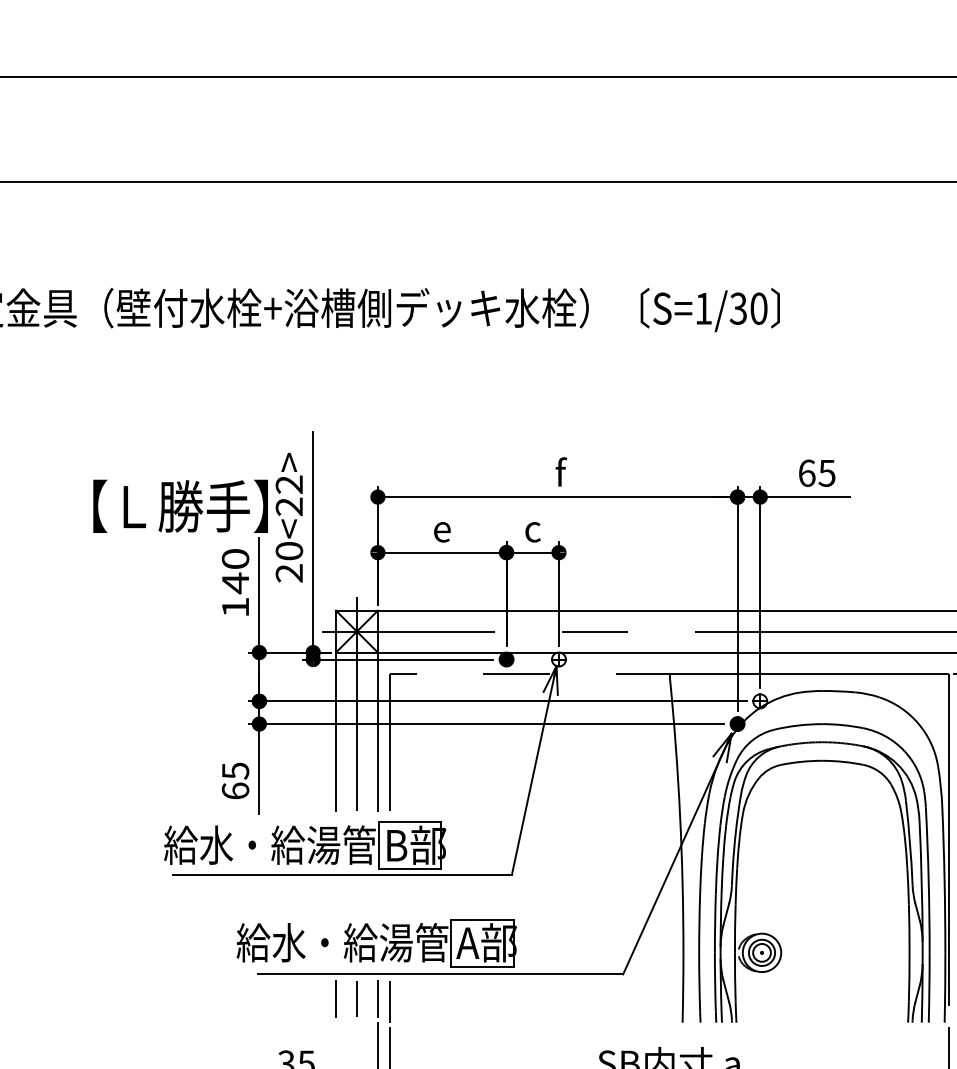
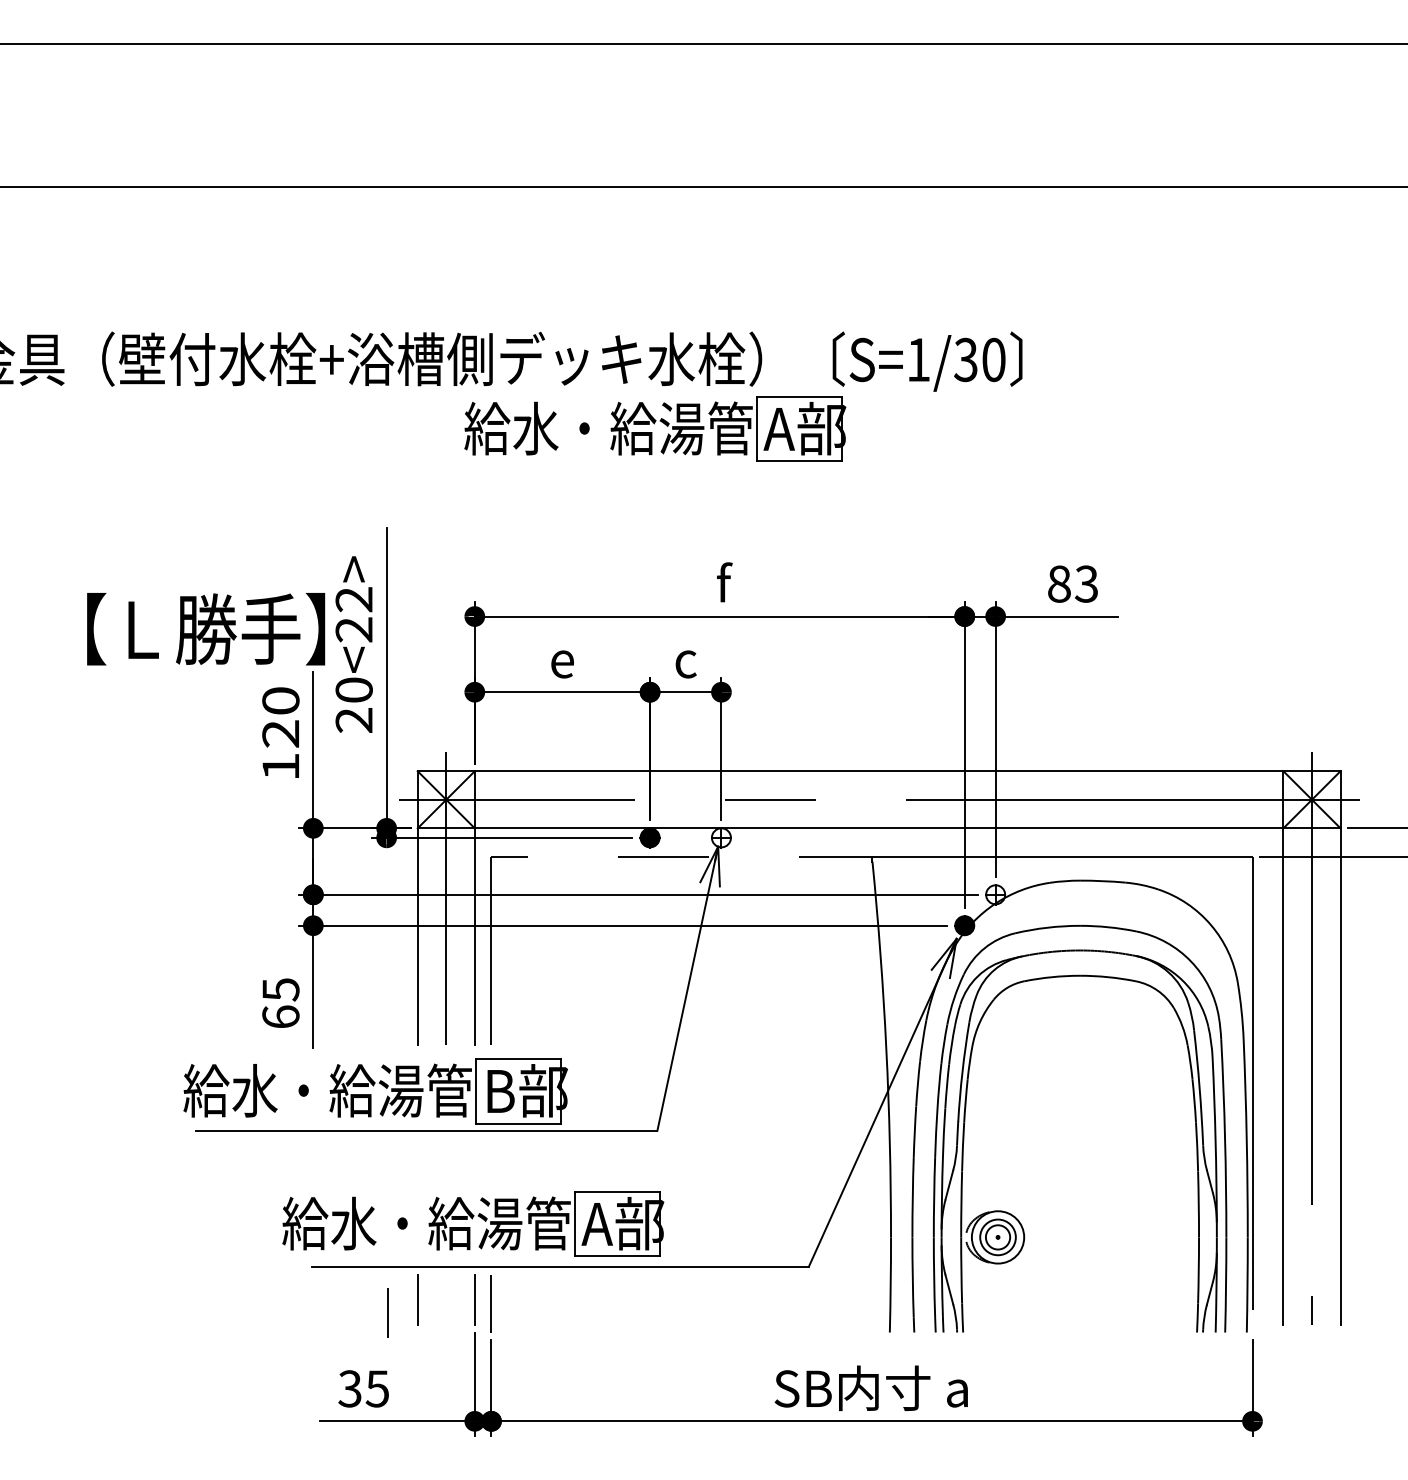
part: (510, 359) -> (655, 428), added
text: (816, 472) -> (1072, 583), 65 -> 83
text: (235, 583) -> (280, 734), 140 -> 120
line: (356, 998) -> (387, 1312), moved

